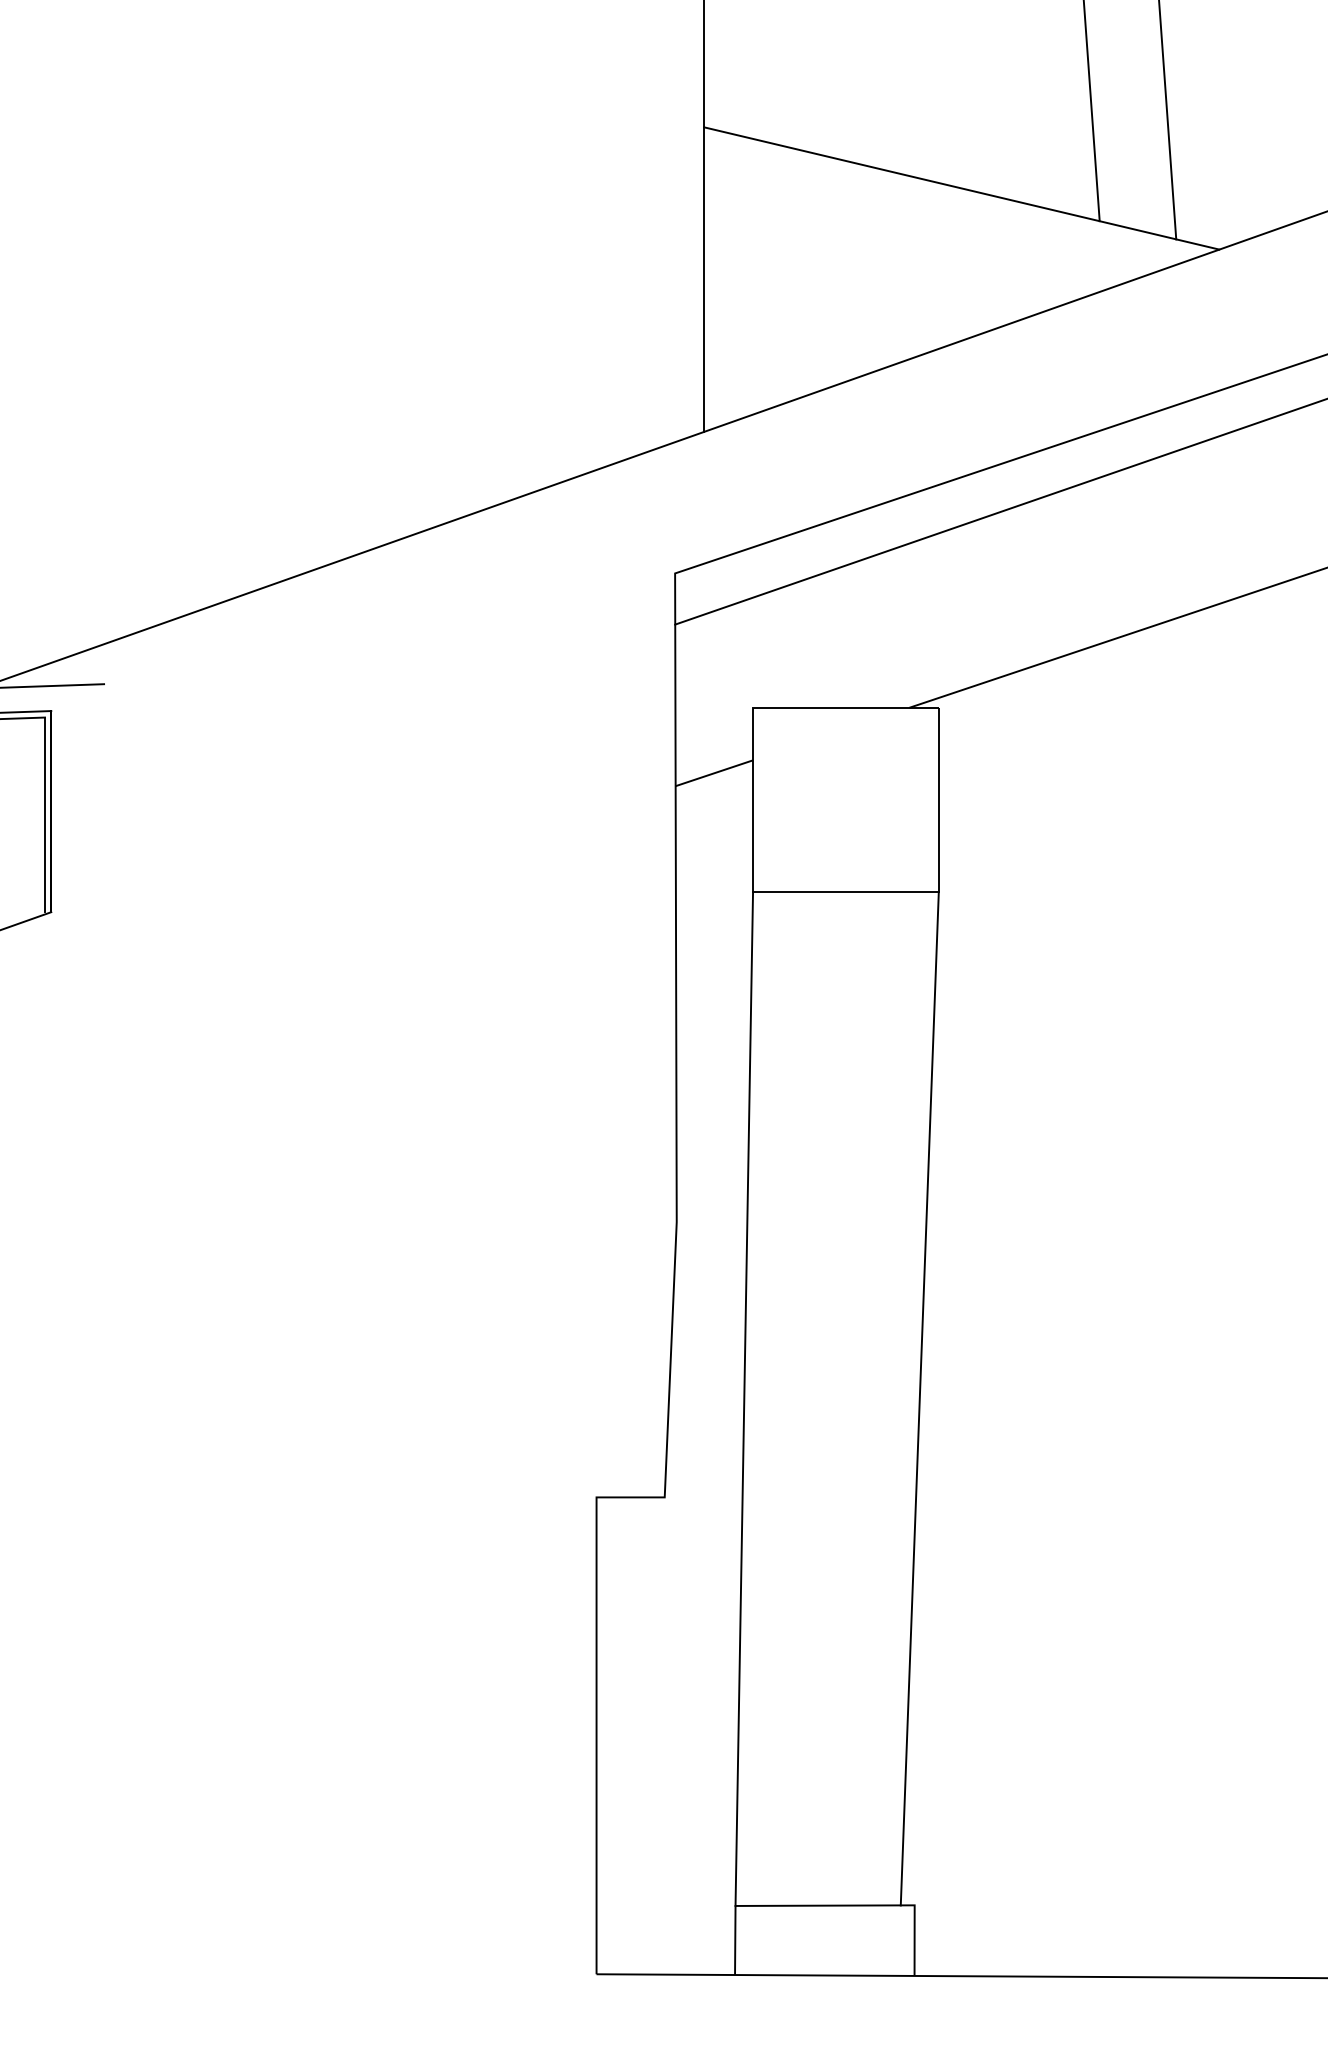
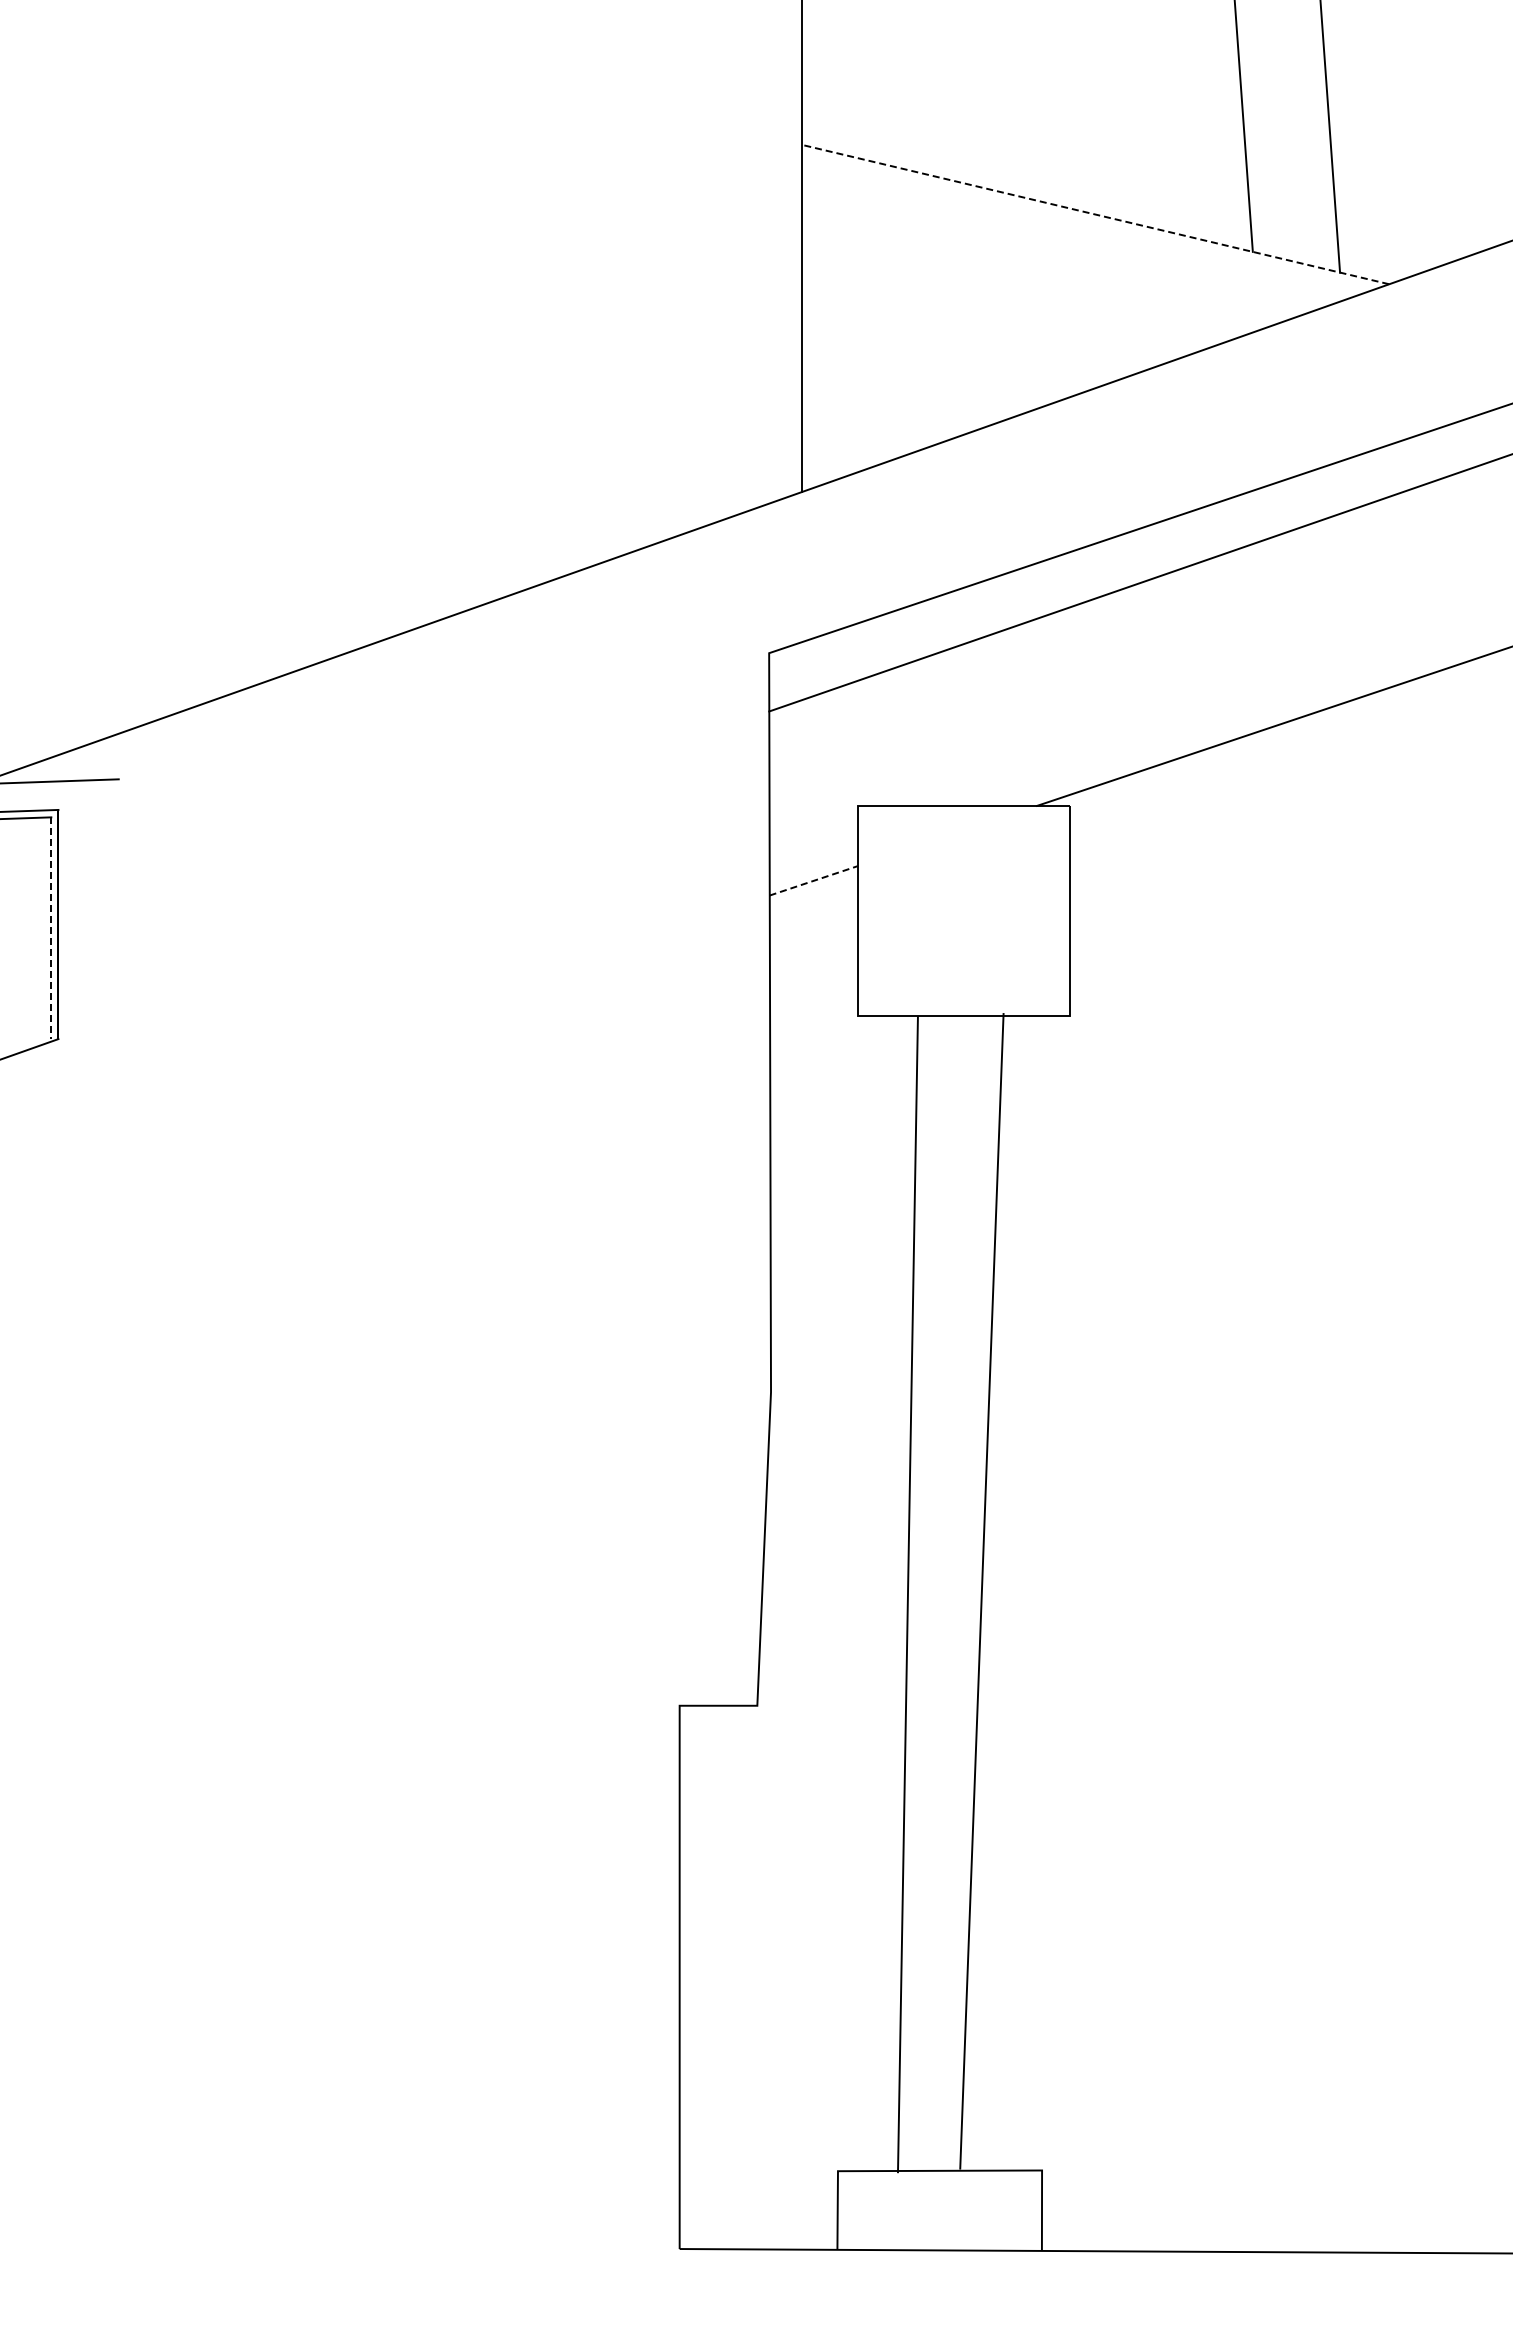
line: (961, 188) -> (1095, 214), solid -> dashed
line: (714, 772) -> (813, 880), solid -> dashed
line: (45, 815) -> (51, 928), solid -> dashed
line: (743, 1398) -> (907, 1594), moved
line: (919, 1398) -> (981, 1591), moved

